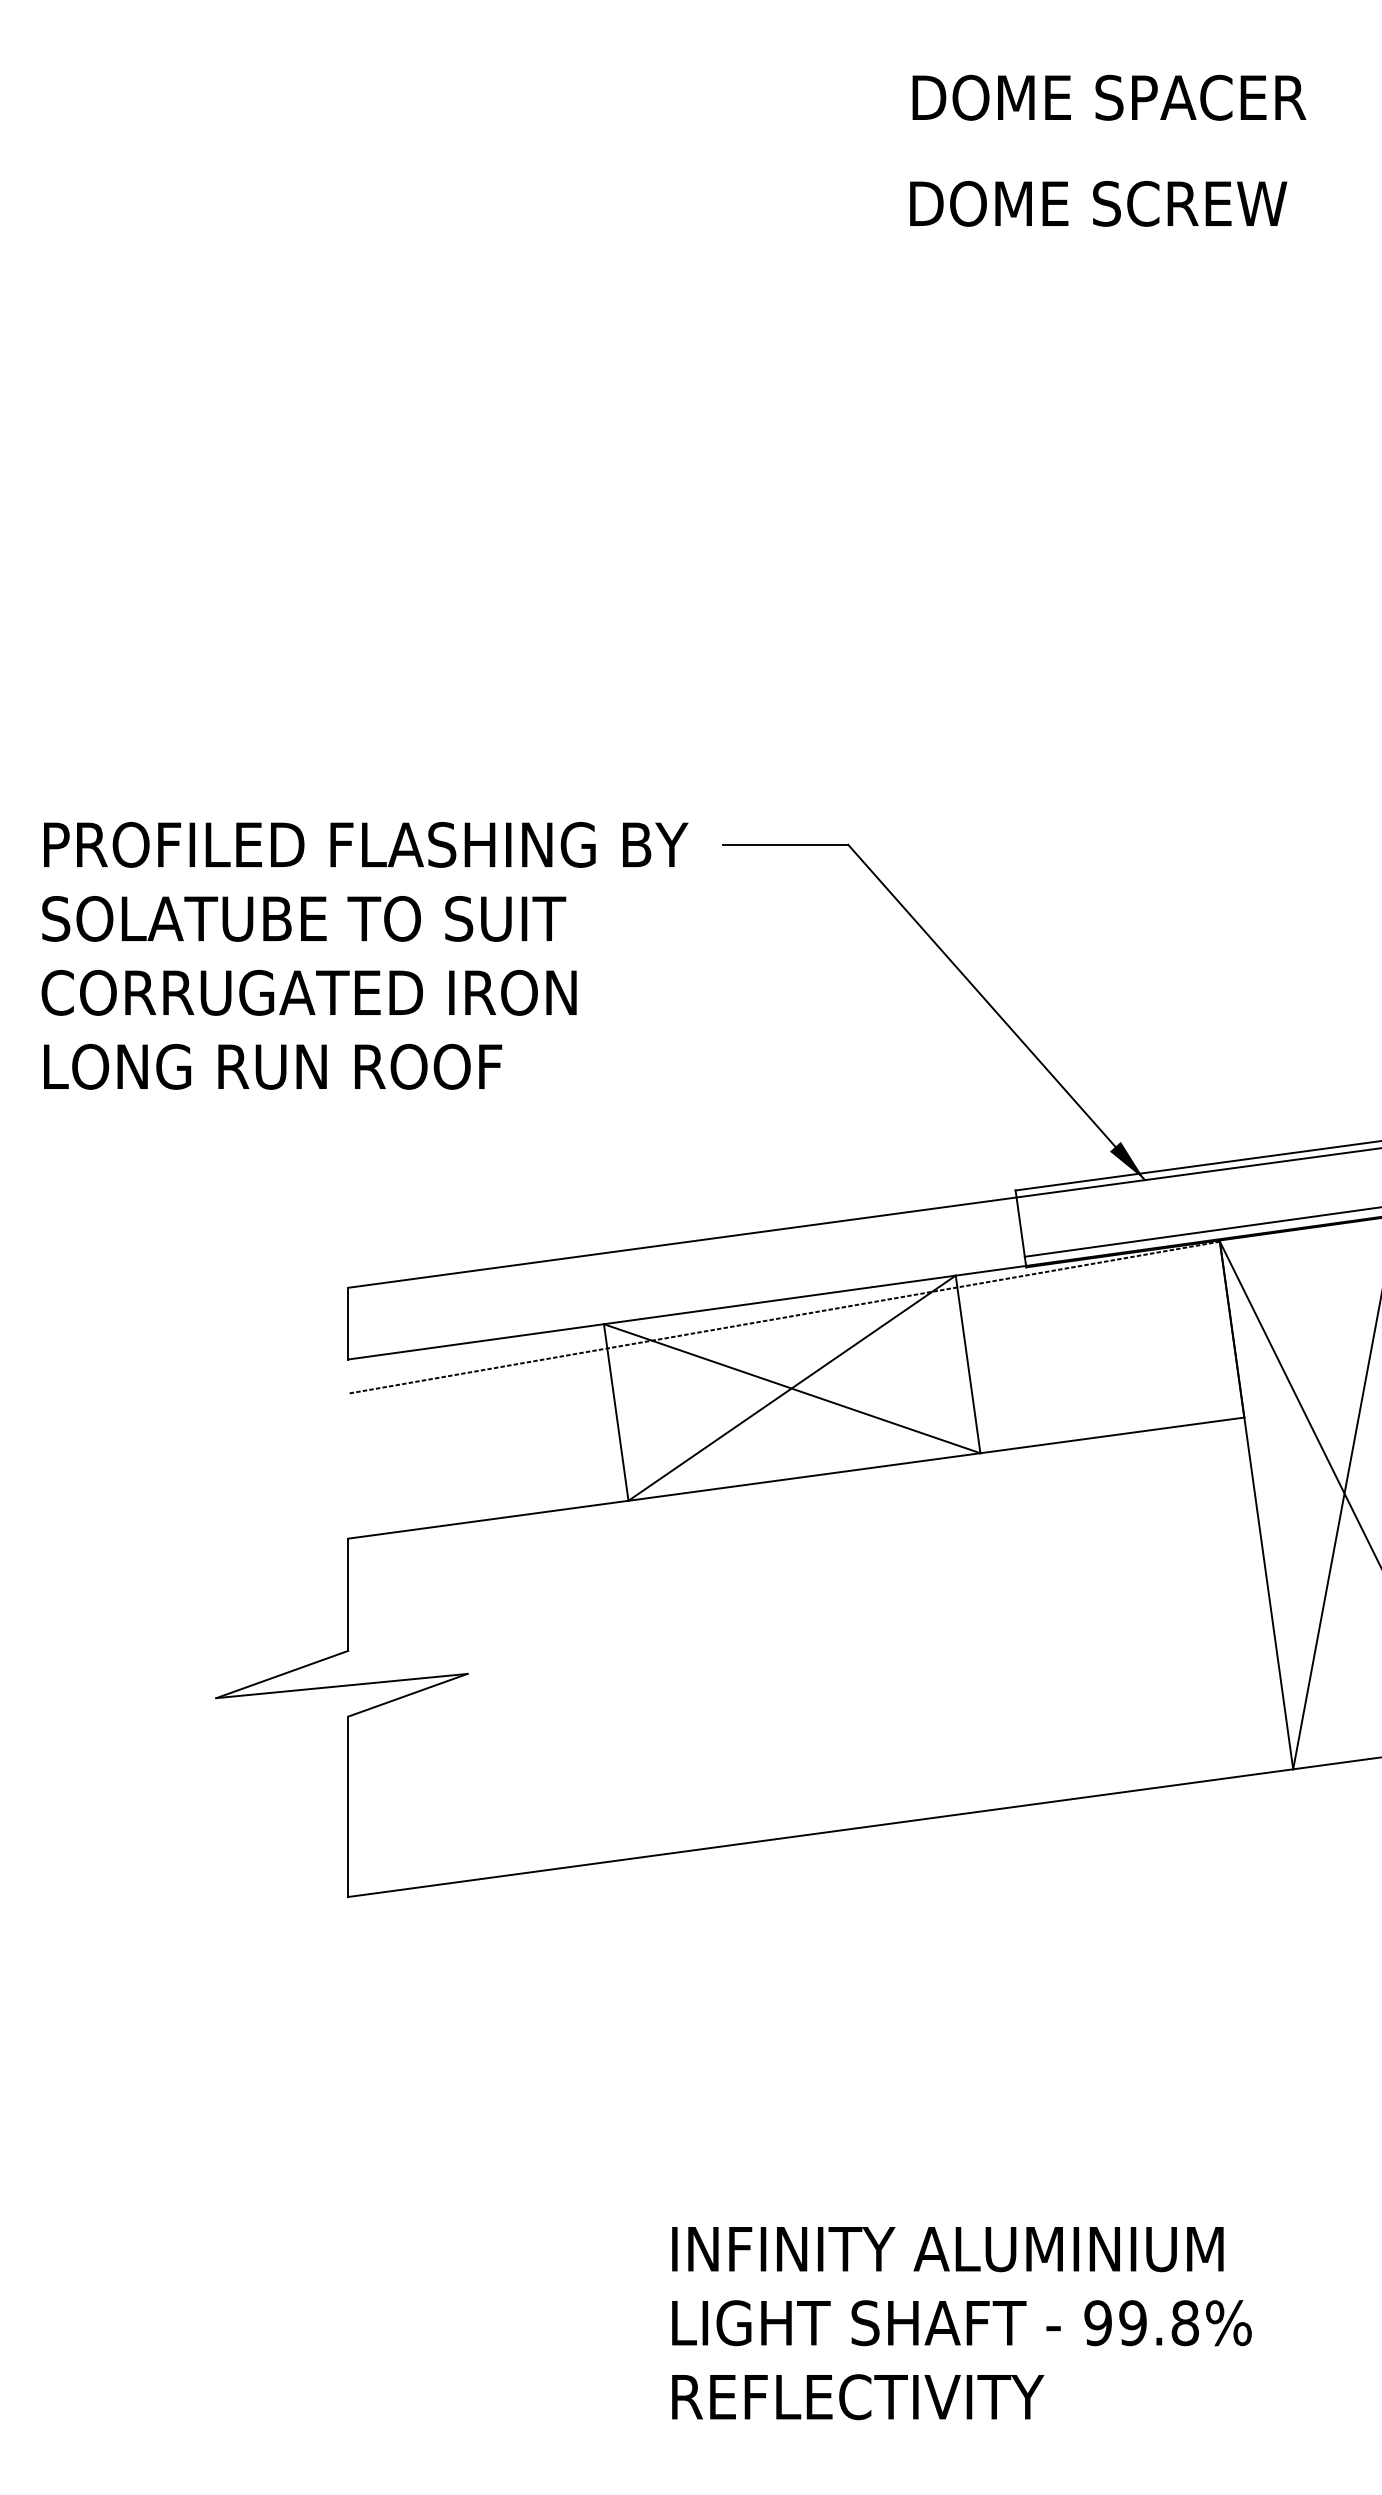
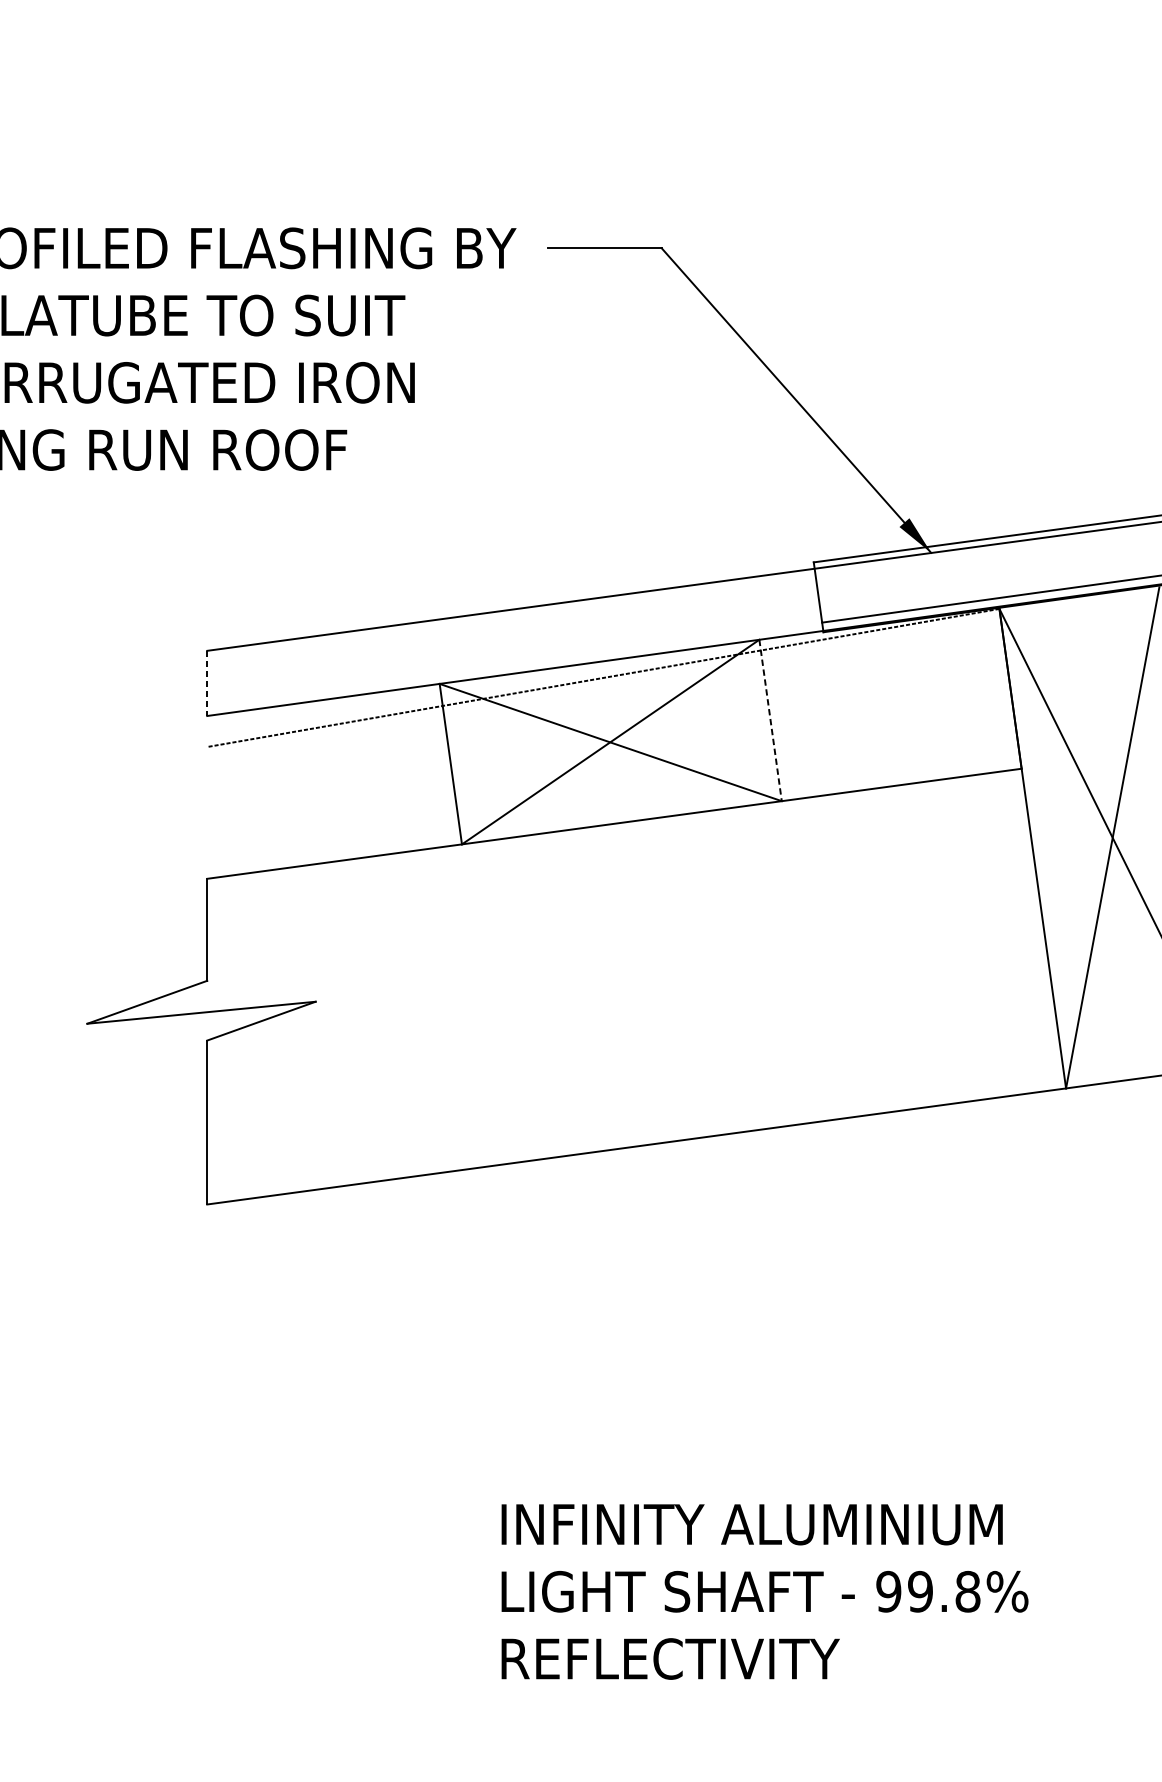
line: (348, 1323) -> (207, 683), solid -> dashed
line: (968, 1364) -> (770, 720), solid -> dashed

